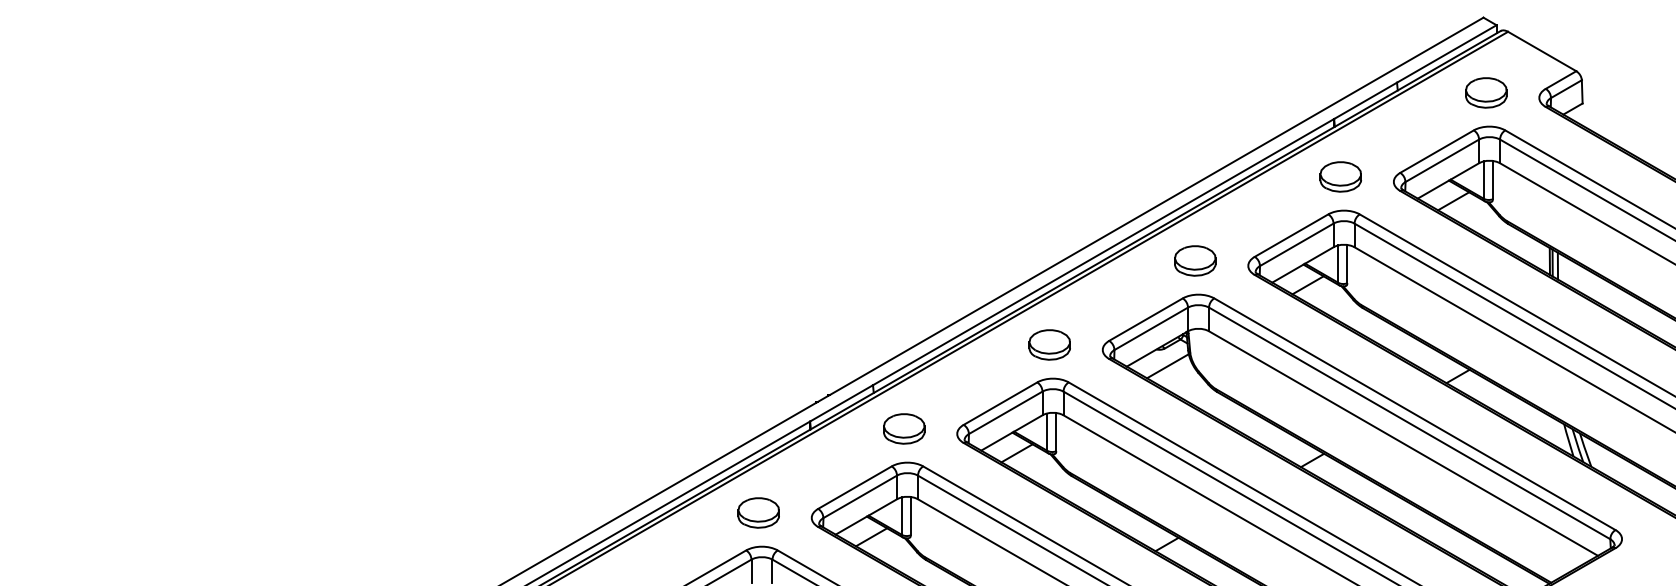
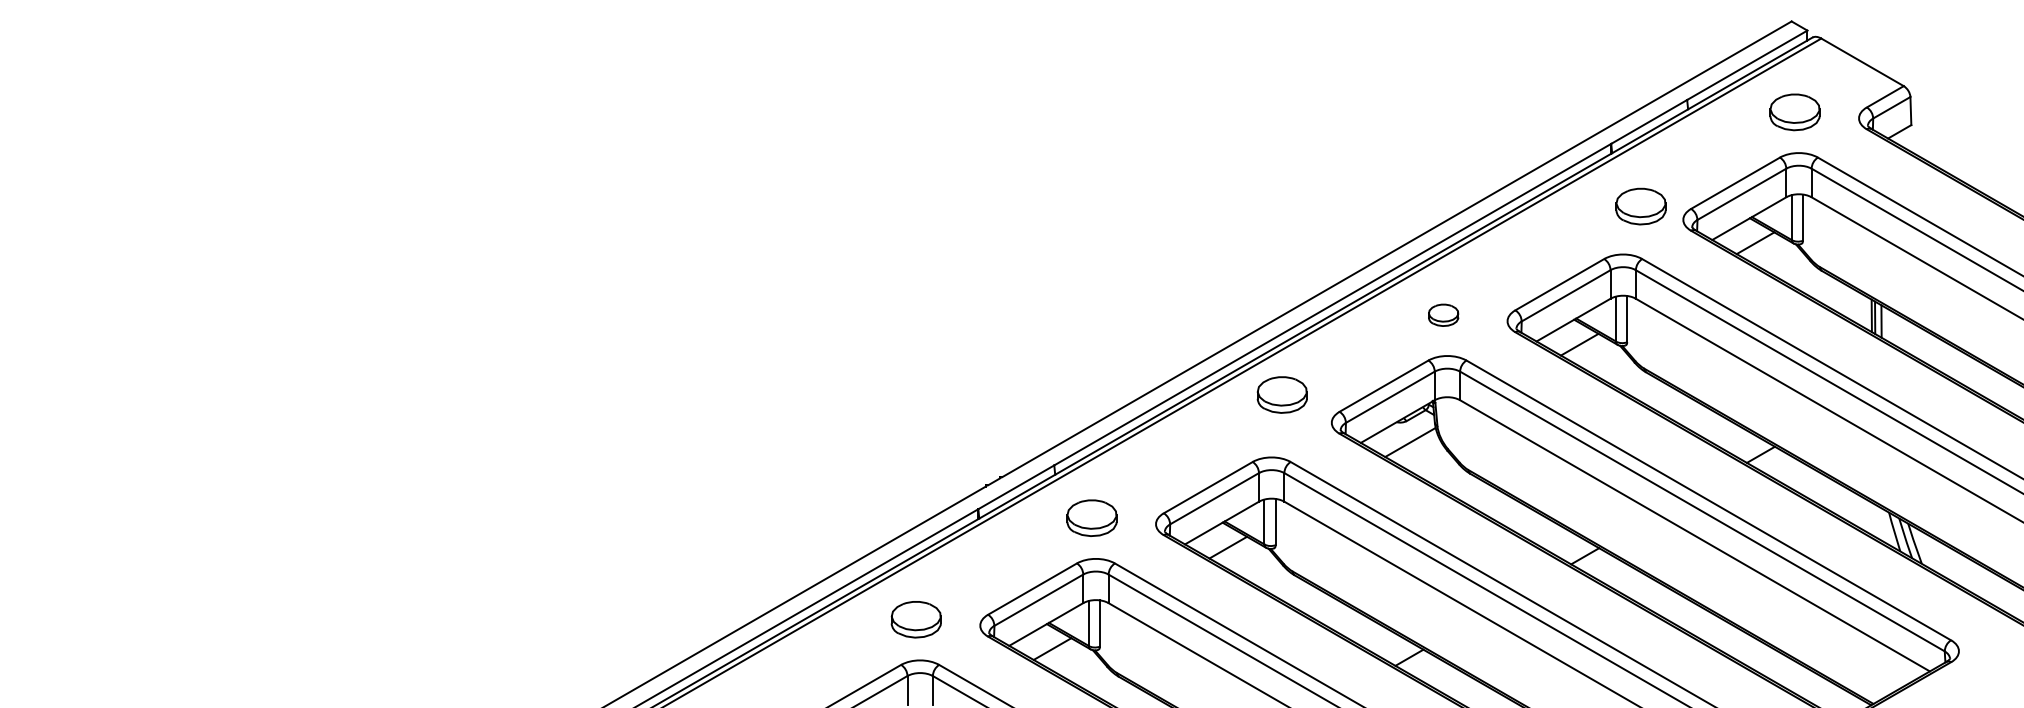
part: (1340, 176) -> (1640, 206), moved
part: (1195, 260) -> (1443, 314), size x0.6
part: (1049, 344) -> (1281, 394), moved

